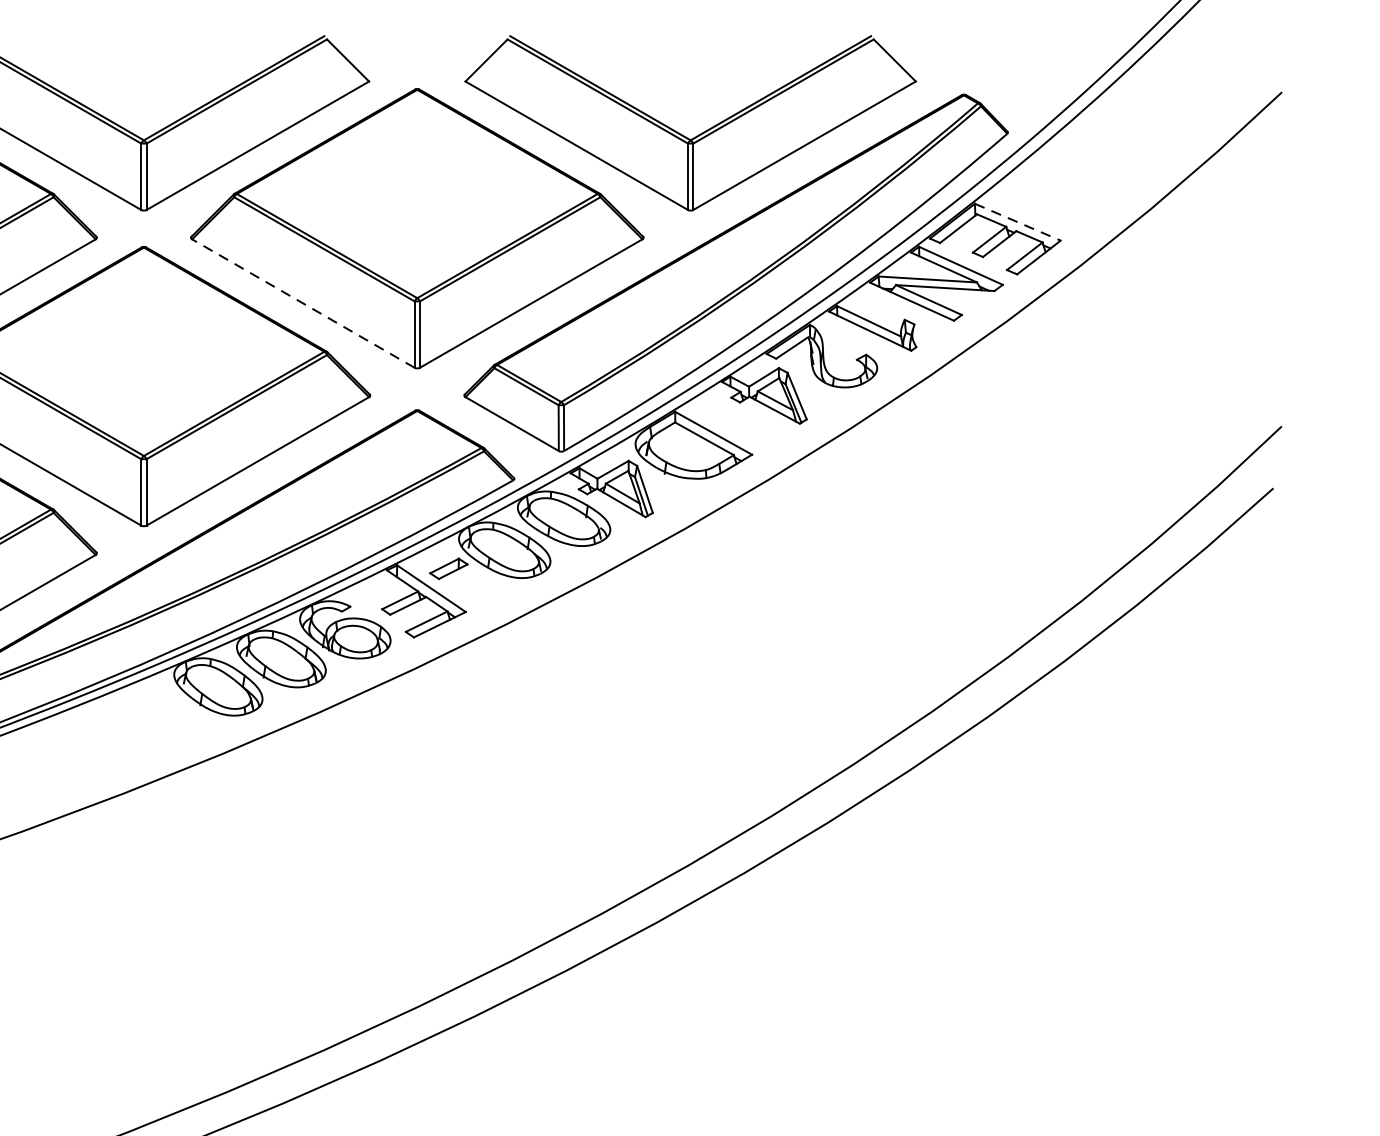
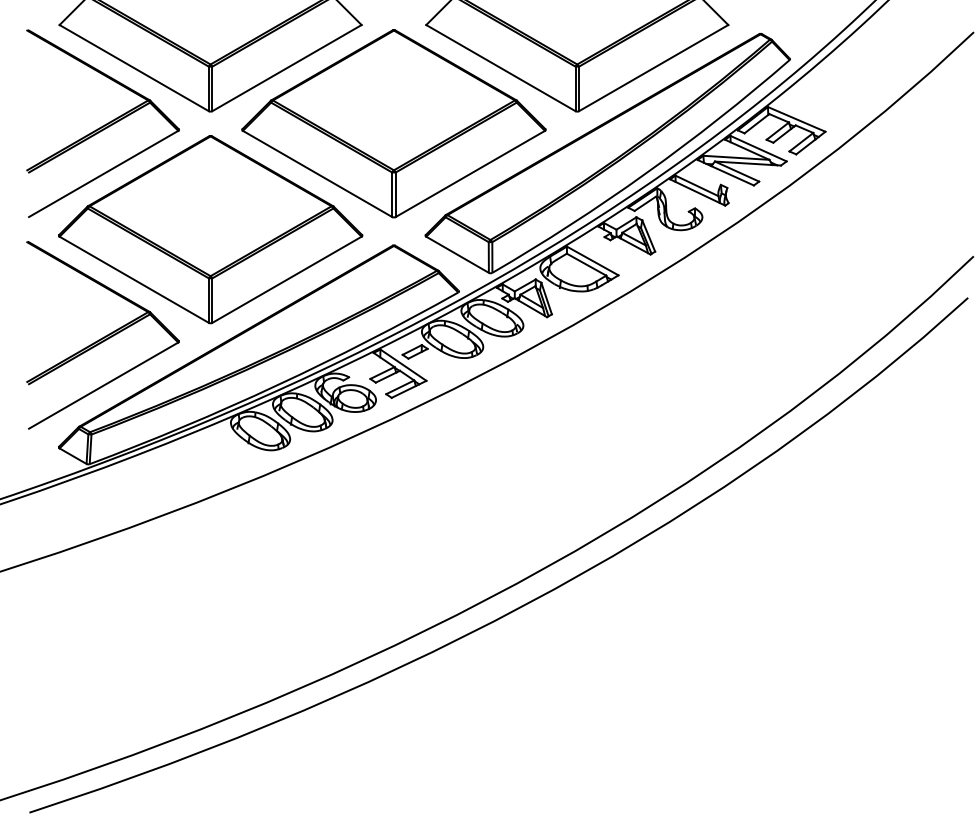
line: (1018, 222) -> (797, 119), dashed -> solid
line: (303, 302) -> (317, 173), dashed -> solid

